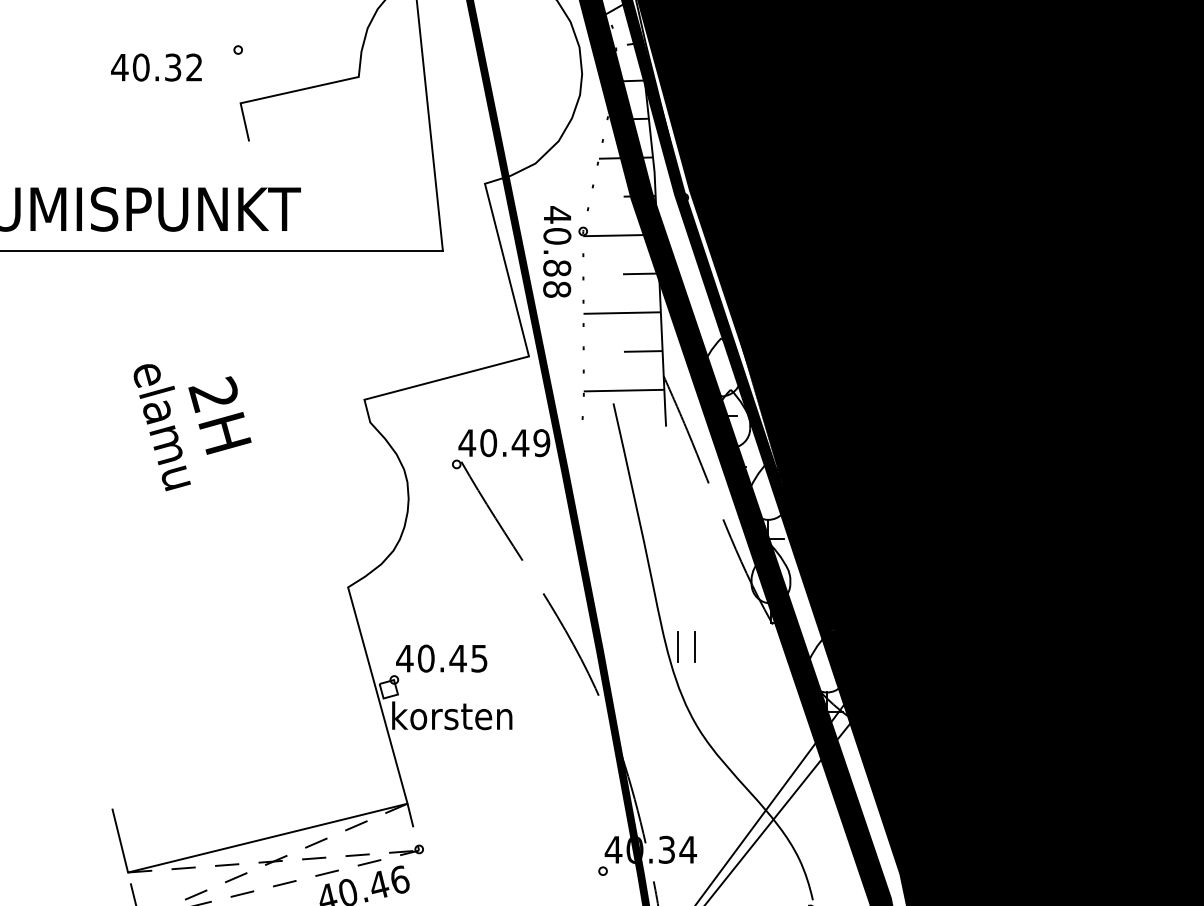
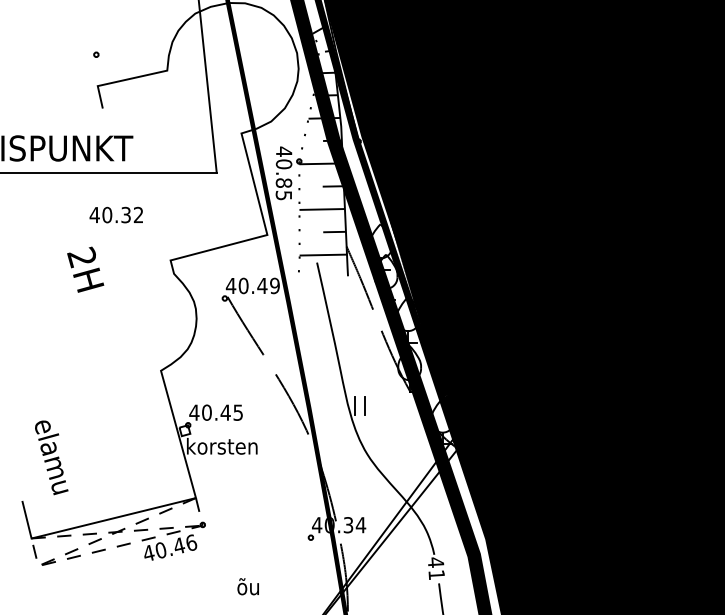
text: (155, 66) -> (115, 214), moved
text: (556, 289) -> (283, 195), 40.88 -> 40.85
text: (161, 427) -> (51, 457), moved

